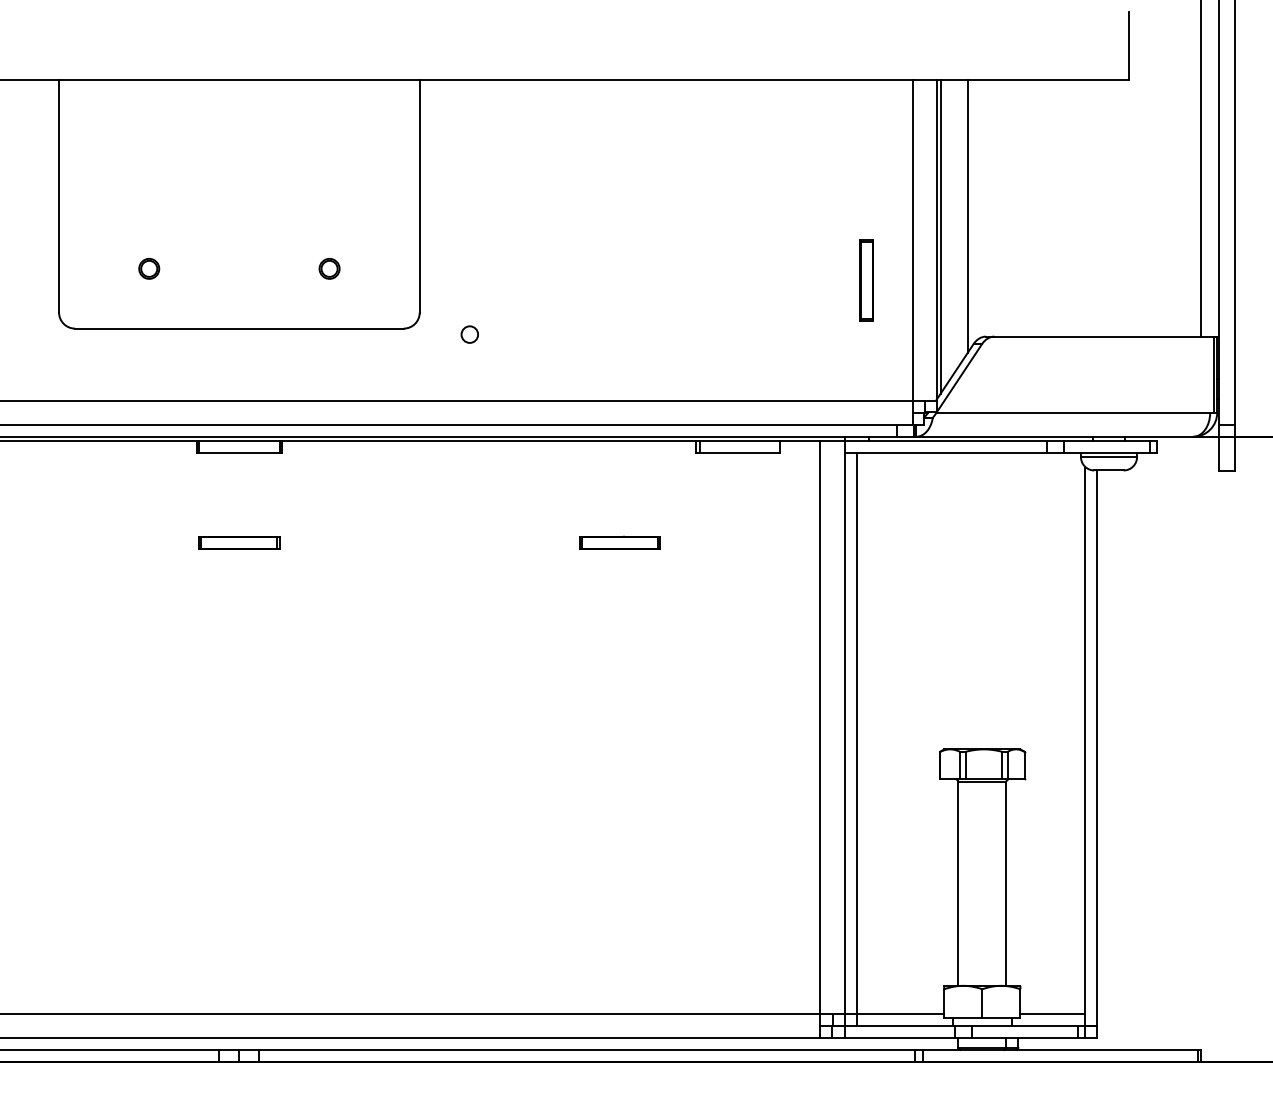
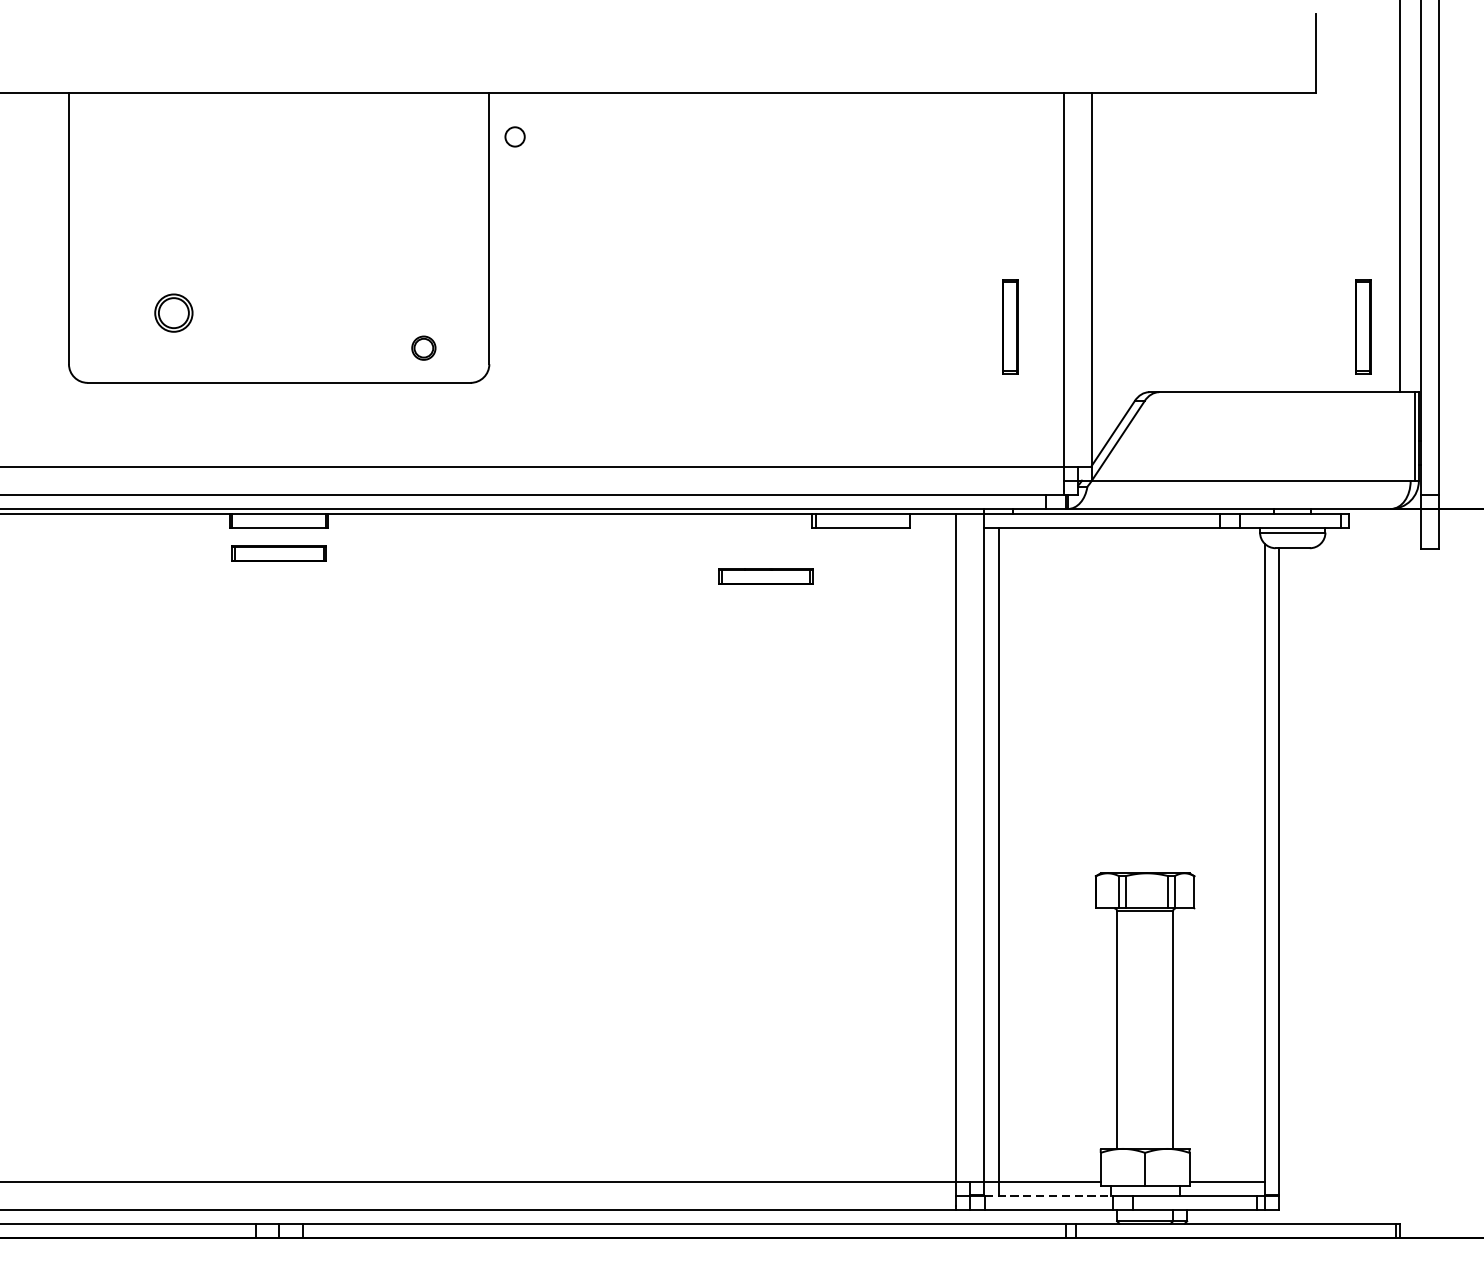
line: (967, 216) -> (1127, 252), removed
line: (940, 236) -> (1096, 275), removed
part: (149, 268) -> (174, 312), size x1.6
part: (329, 268) -> (423, 347), moved
part: (1169, 280) -> (1363, 326), added
circle: (469, 334) -> (514, 136), moved
part: (239, 542) -> (279, 552), moved
part: (619, 542) -> (765, 576), moved
line: (899, 1025) -> (1048, 1195), solid -> dashed

